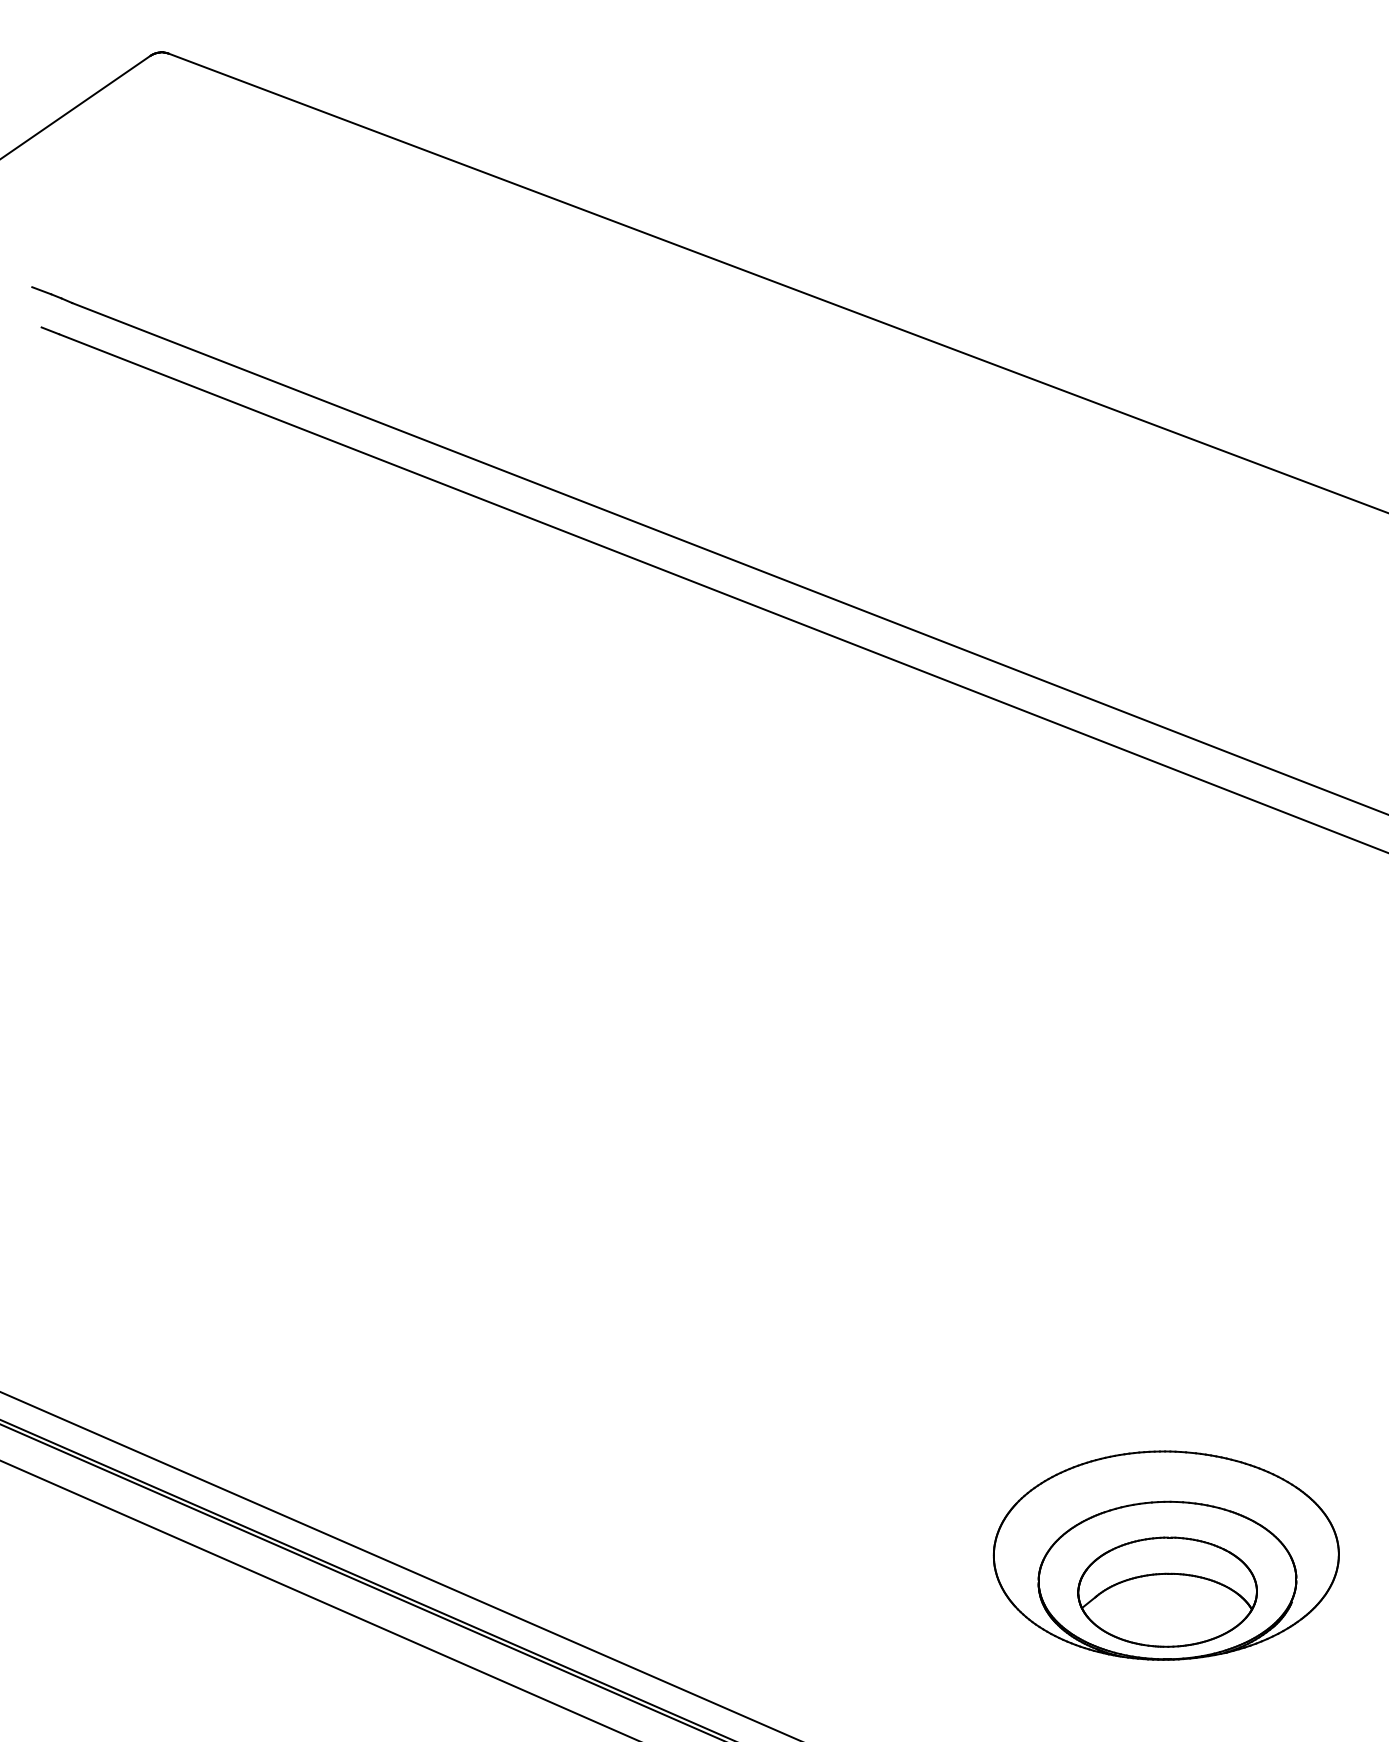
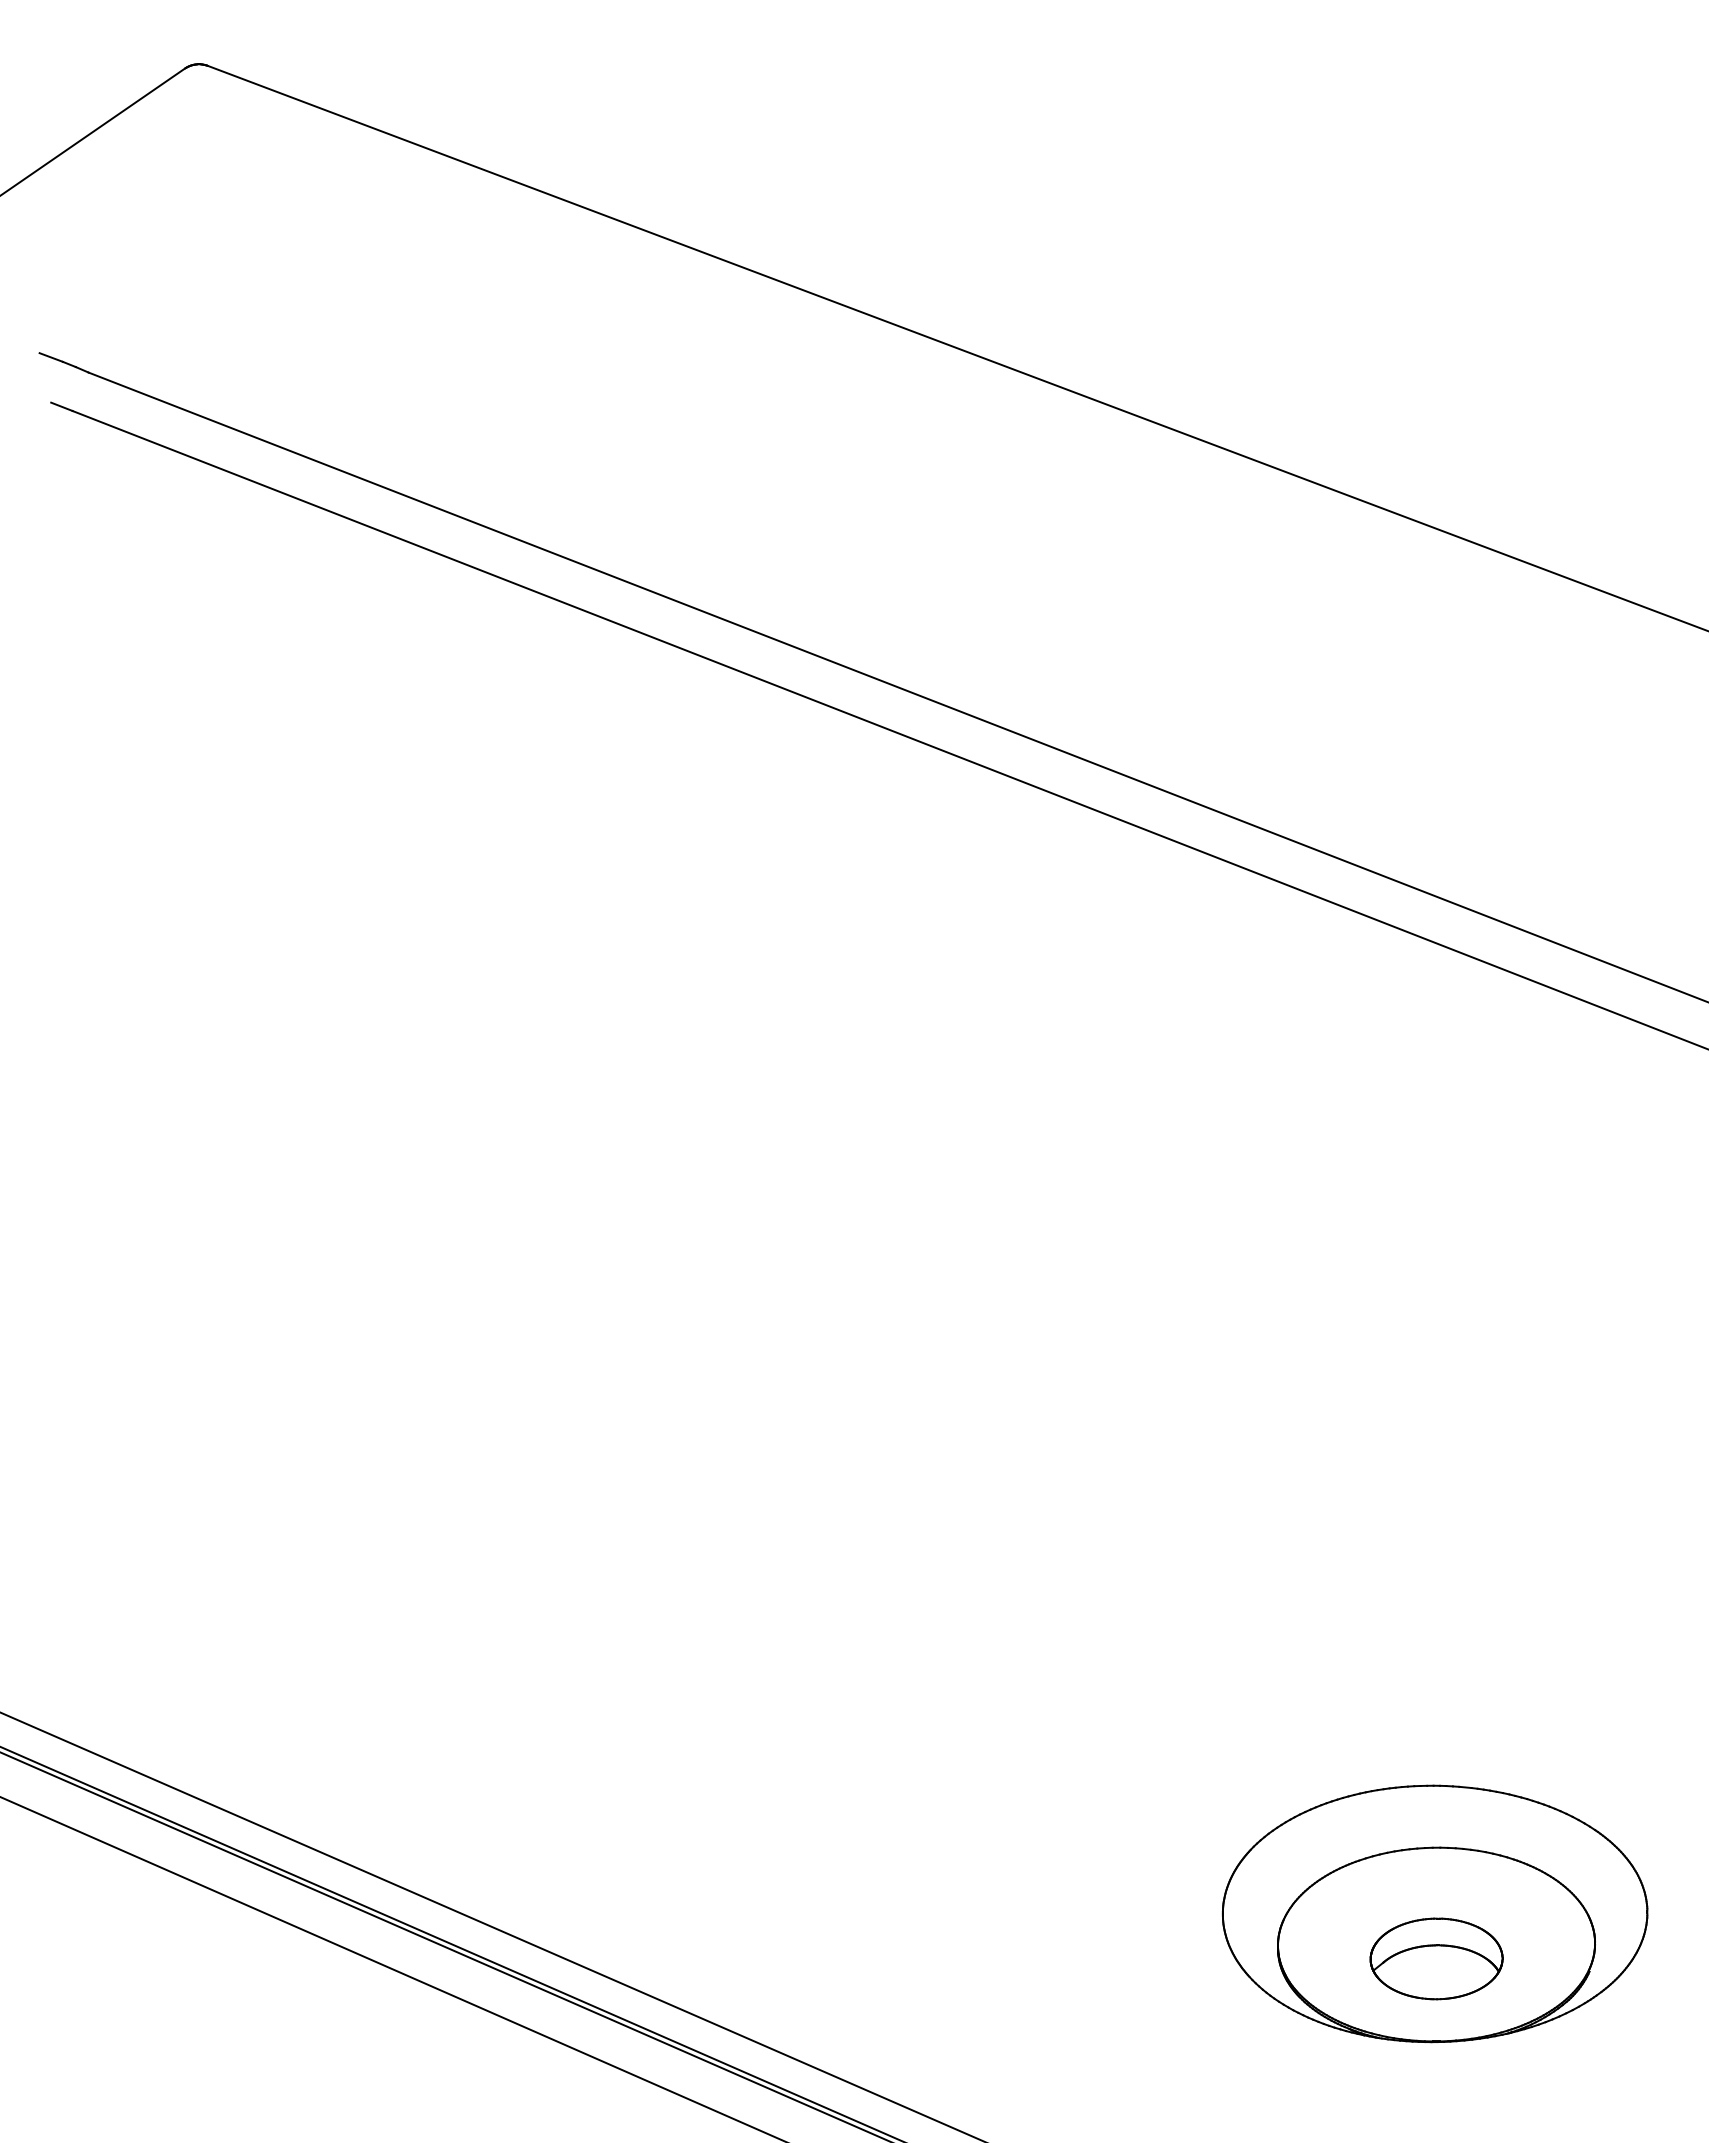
part: (1167, 1591) -> (1436, 1958), size x0.6

